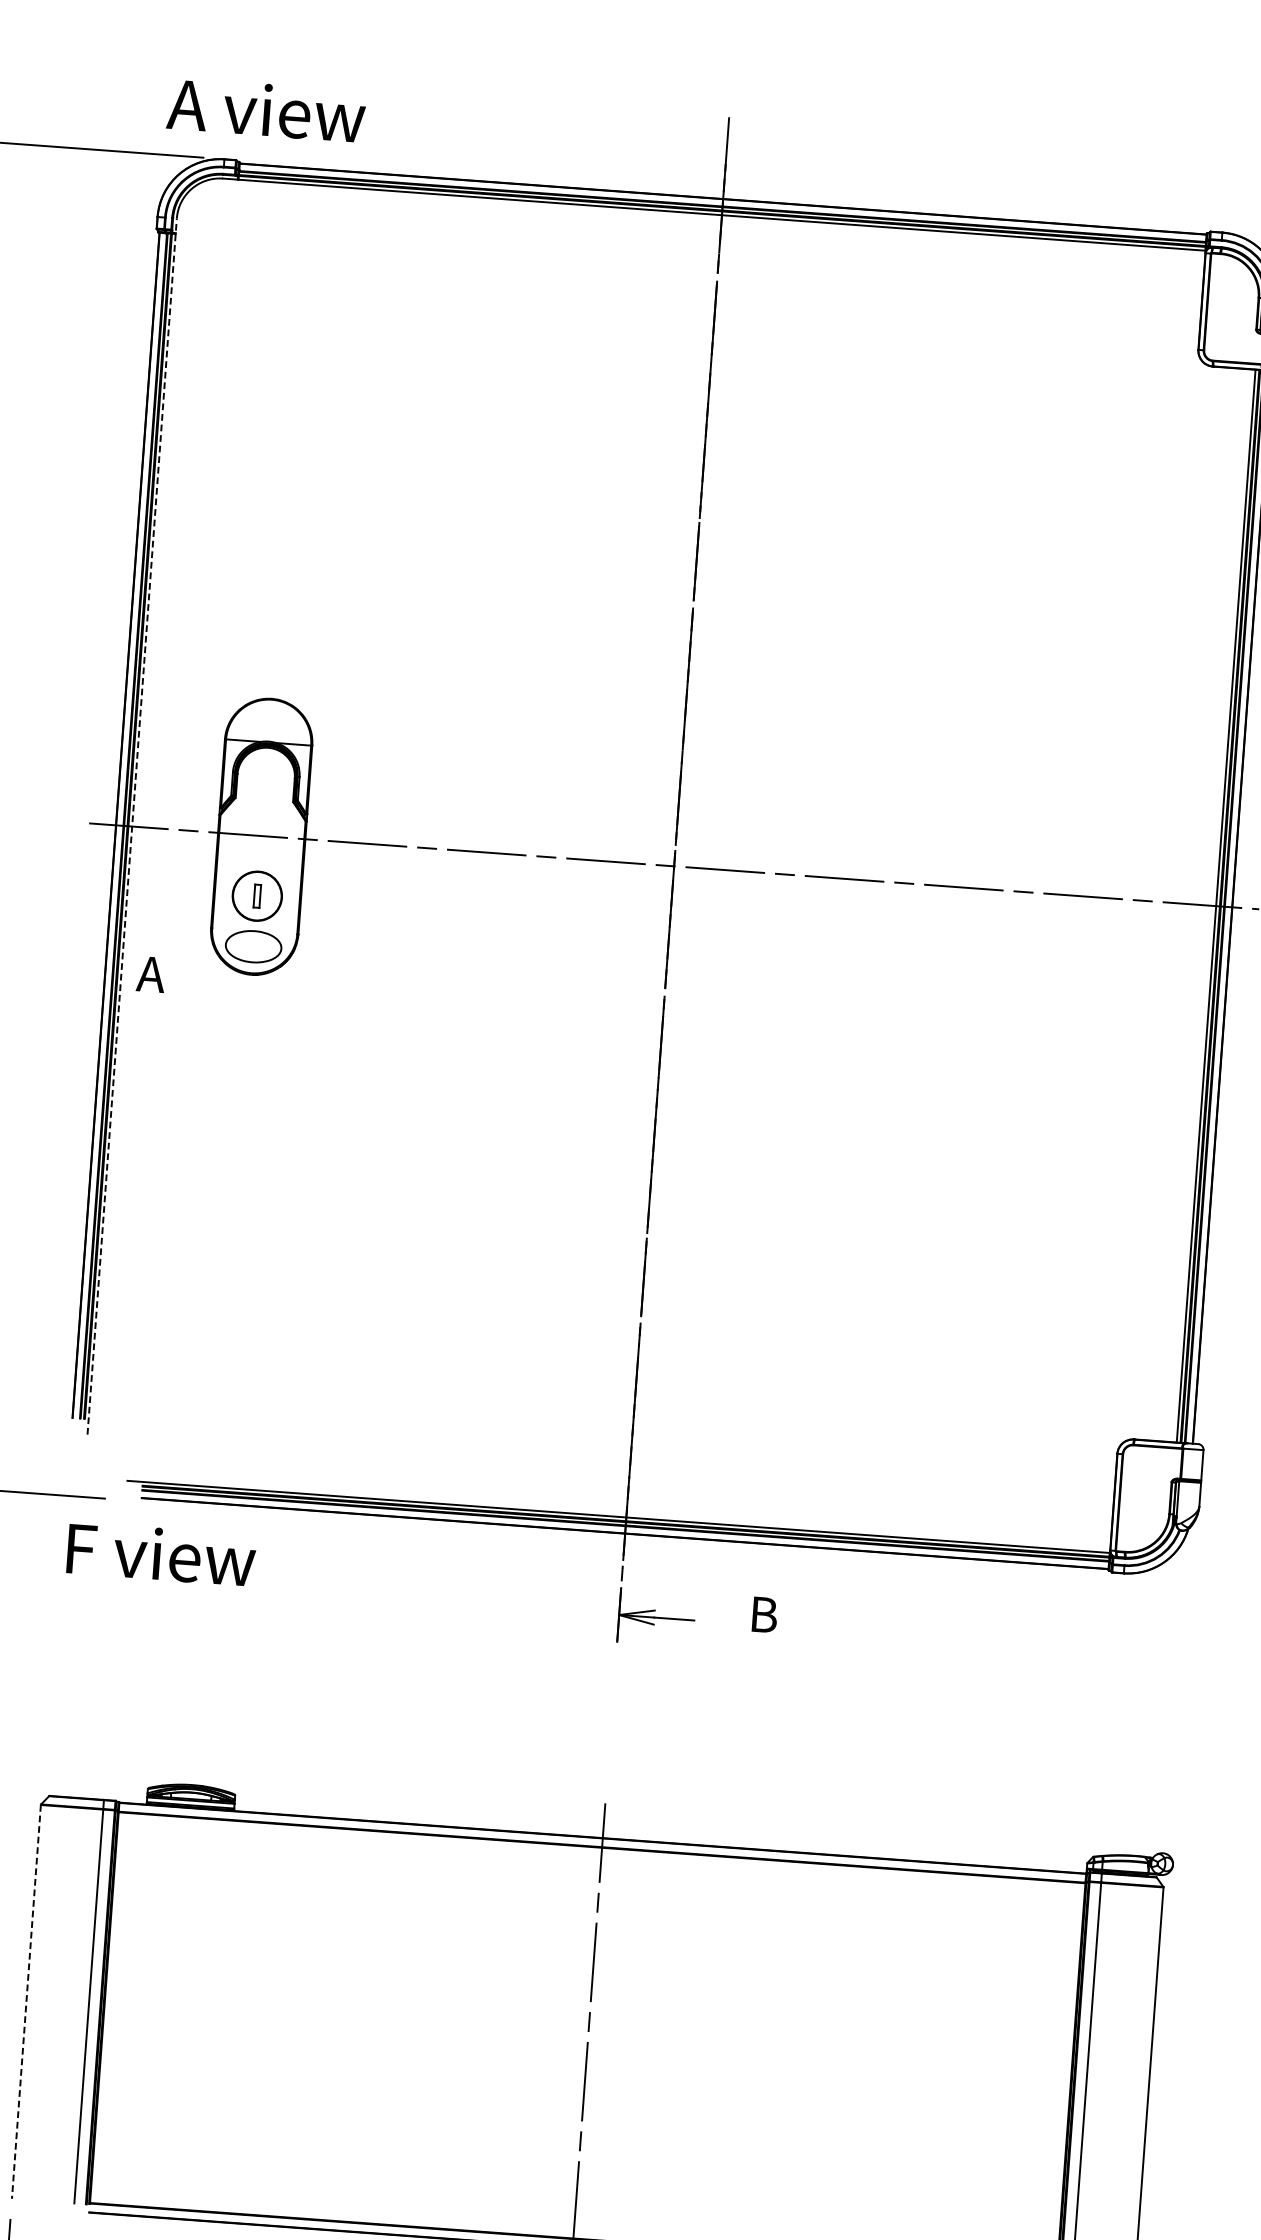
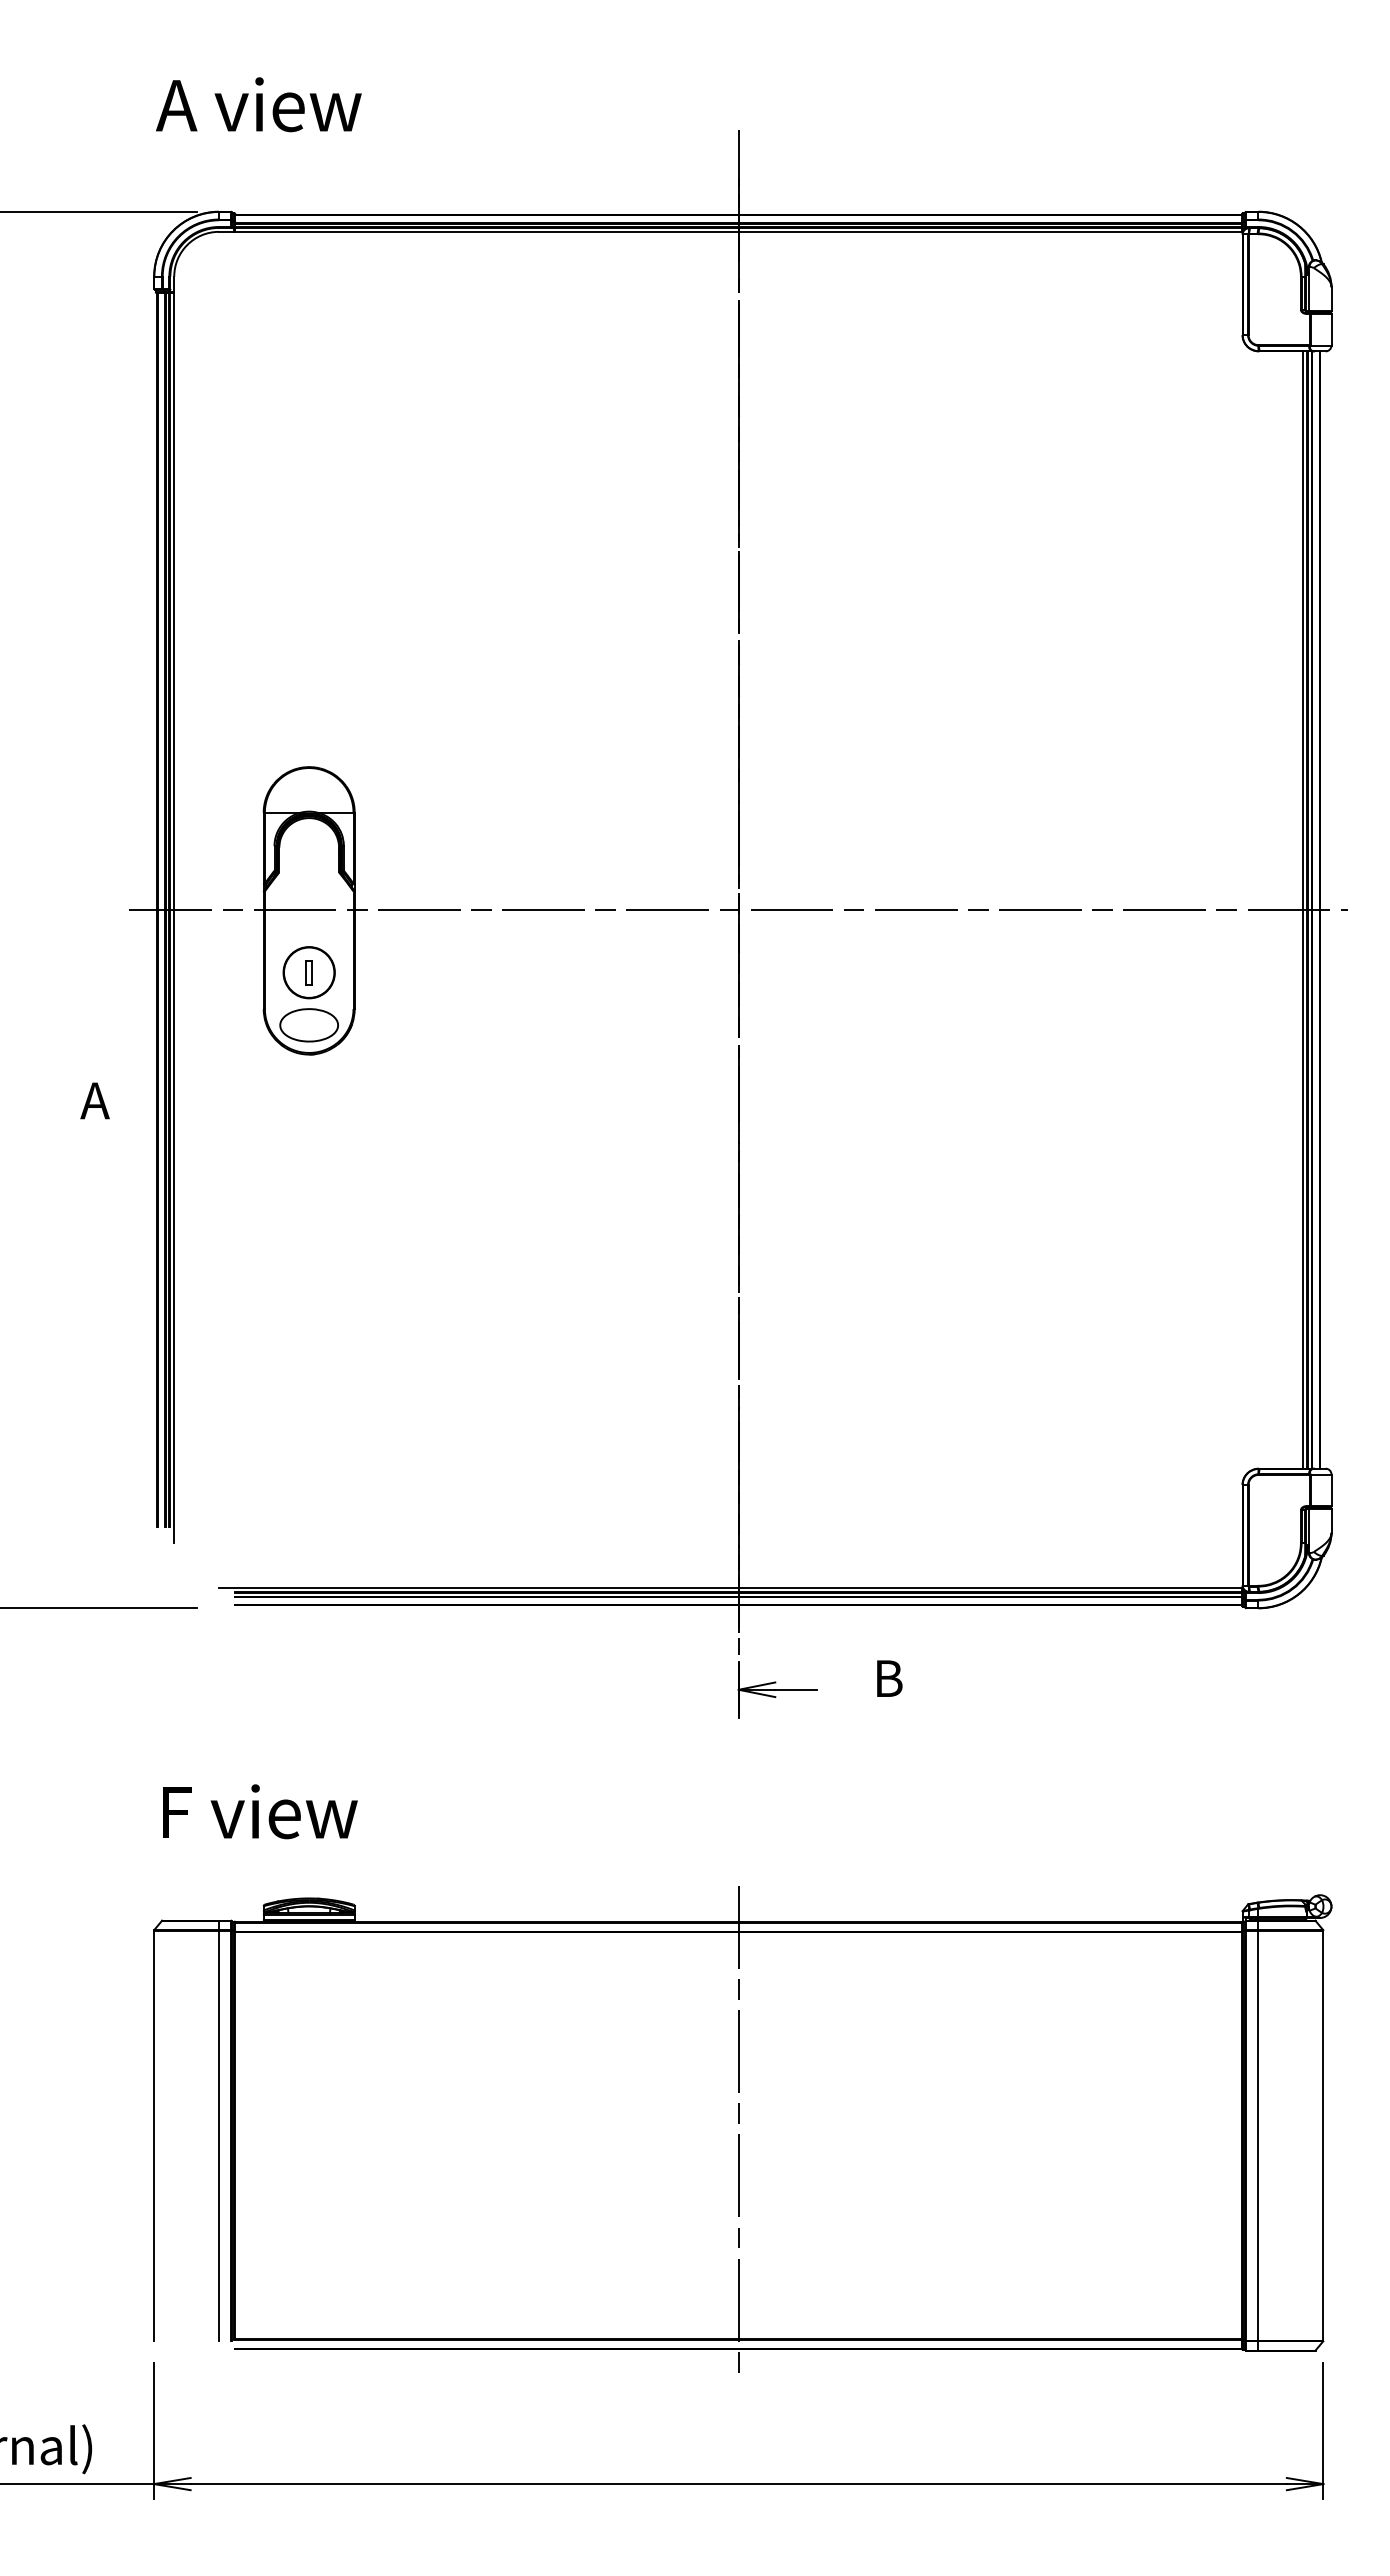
text: (266, 109) -> (258, 104), moved
line: (132, 826) -> (174, 909), dashed -> solid
text: (150, 974) -> (94, 1100), moved
text: (162, 1554) -> (260, 1811), moved
line: (26, 2002) -> (154, 2136), dashed -> solid

